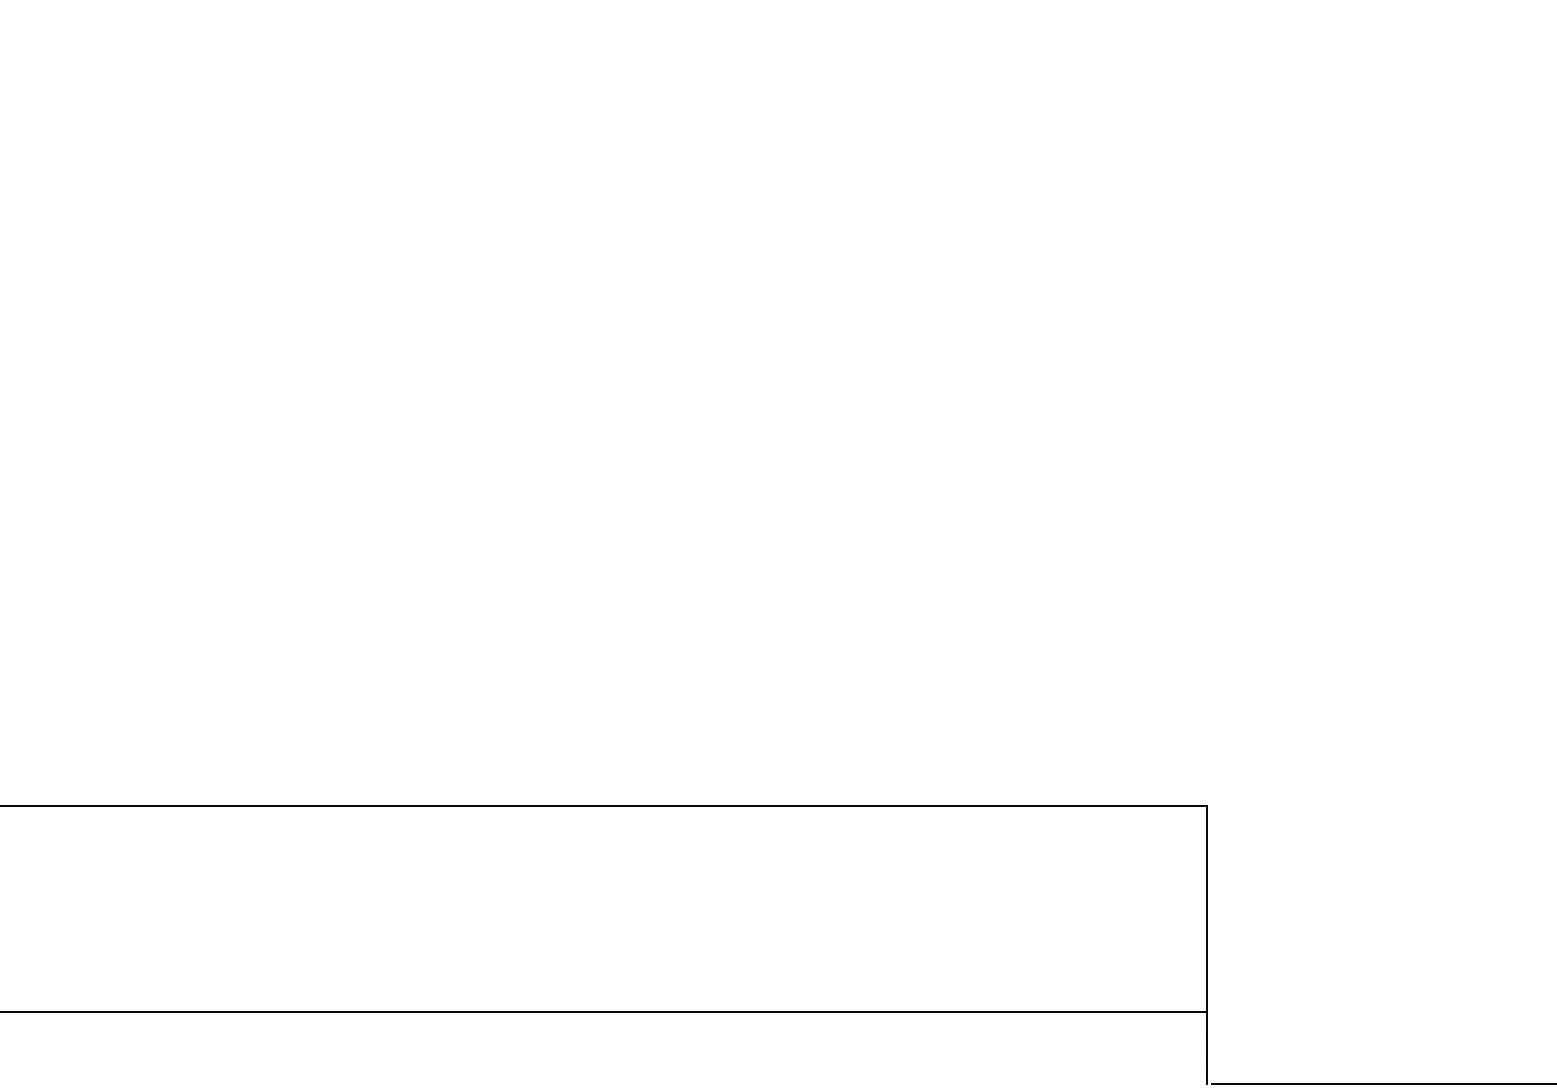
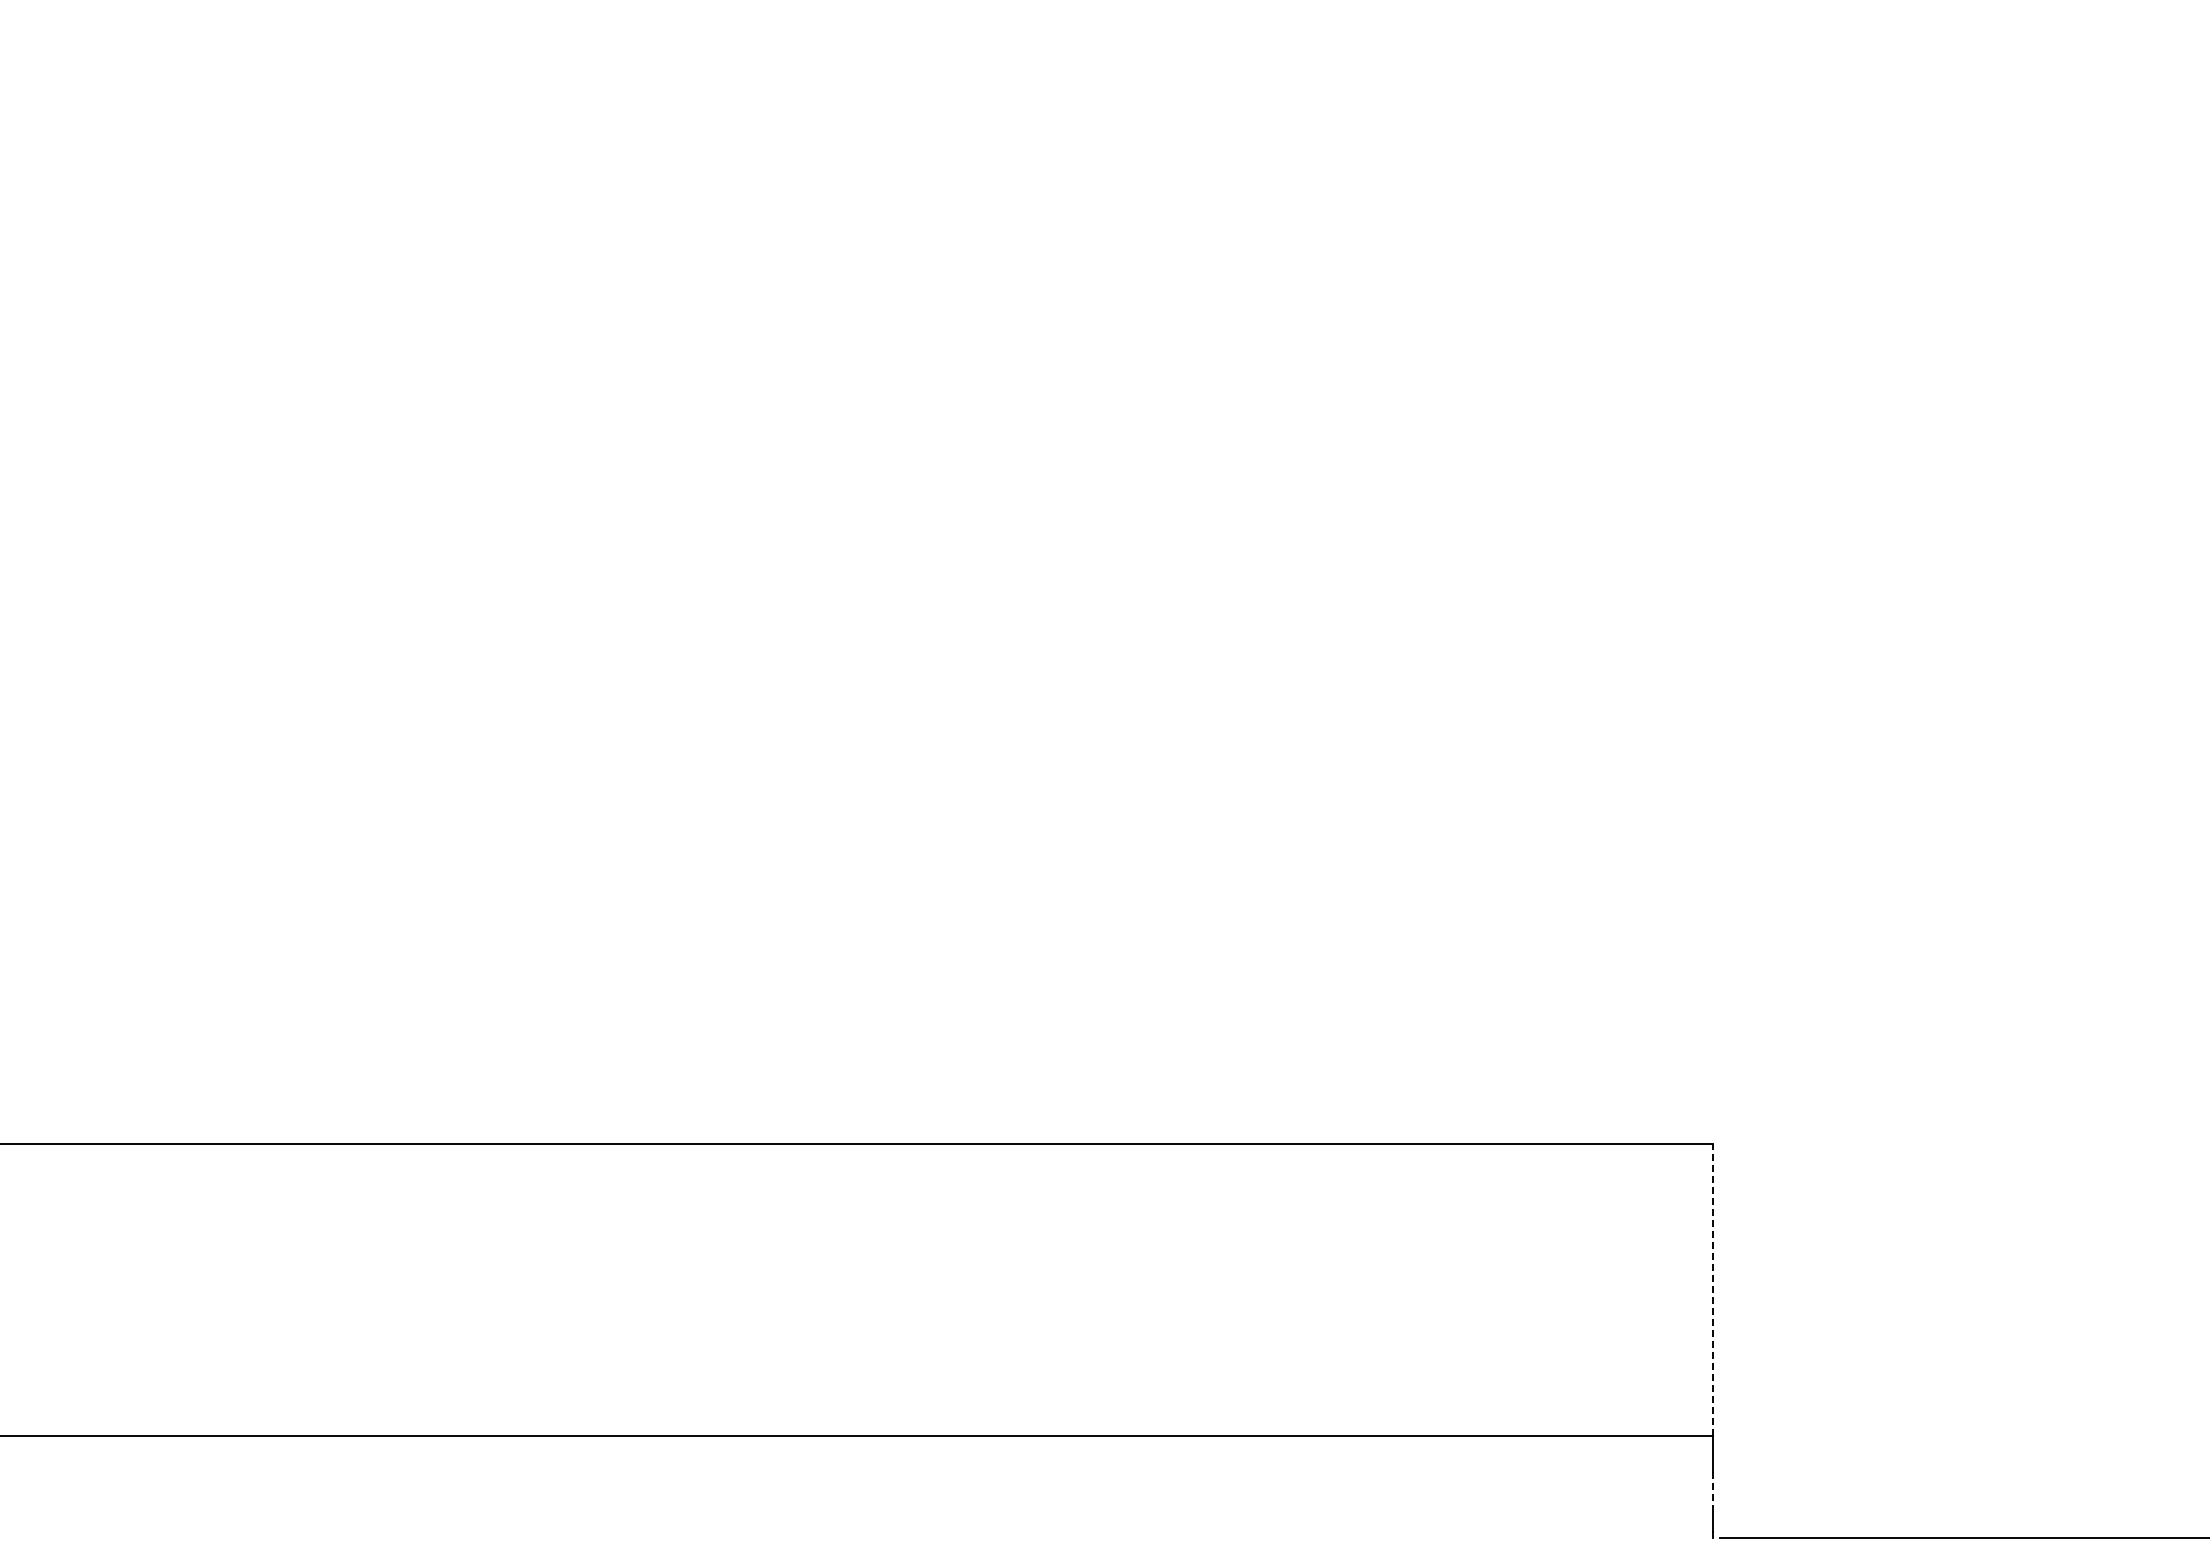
line: (1206, 908) -> (1712, 1289), solid -> dashed
line: (1206, 1050) -> (1712, 1490), solid -> dashed

